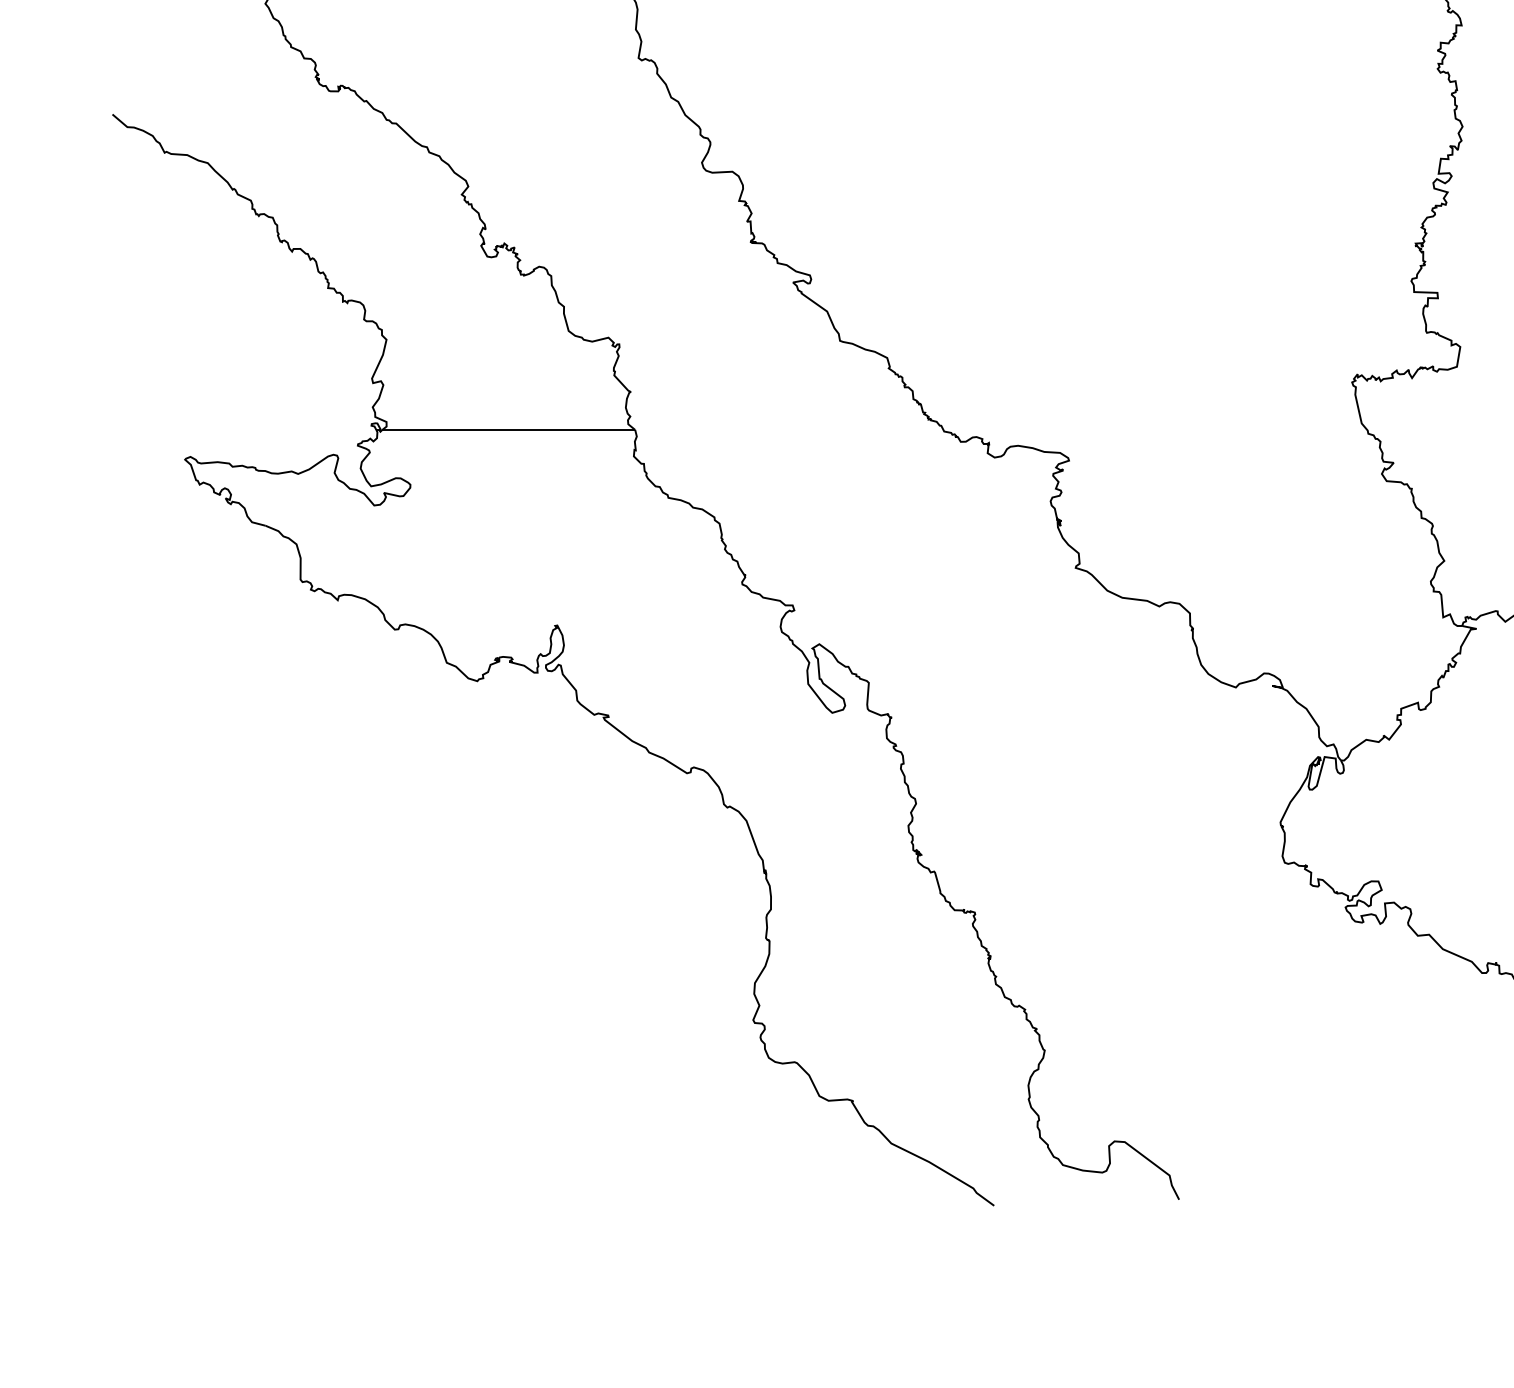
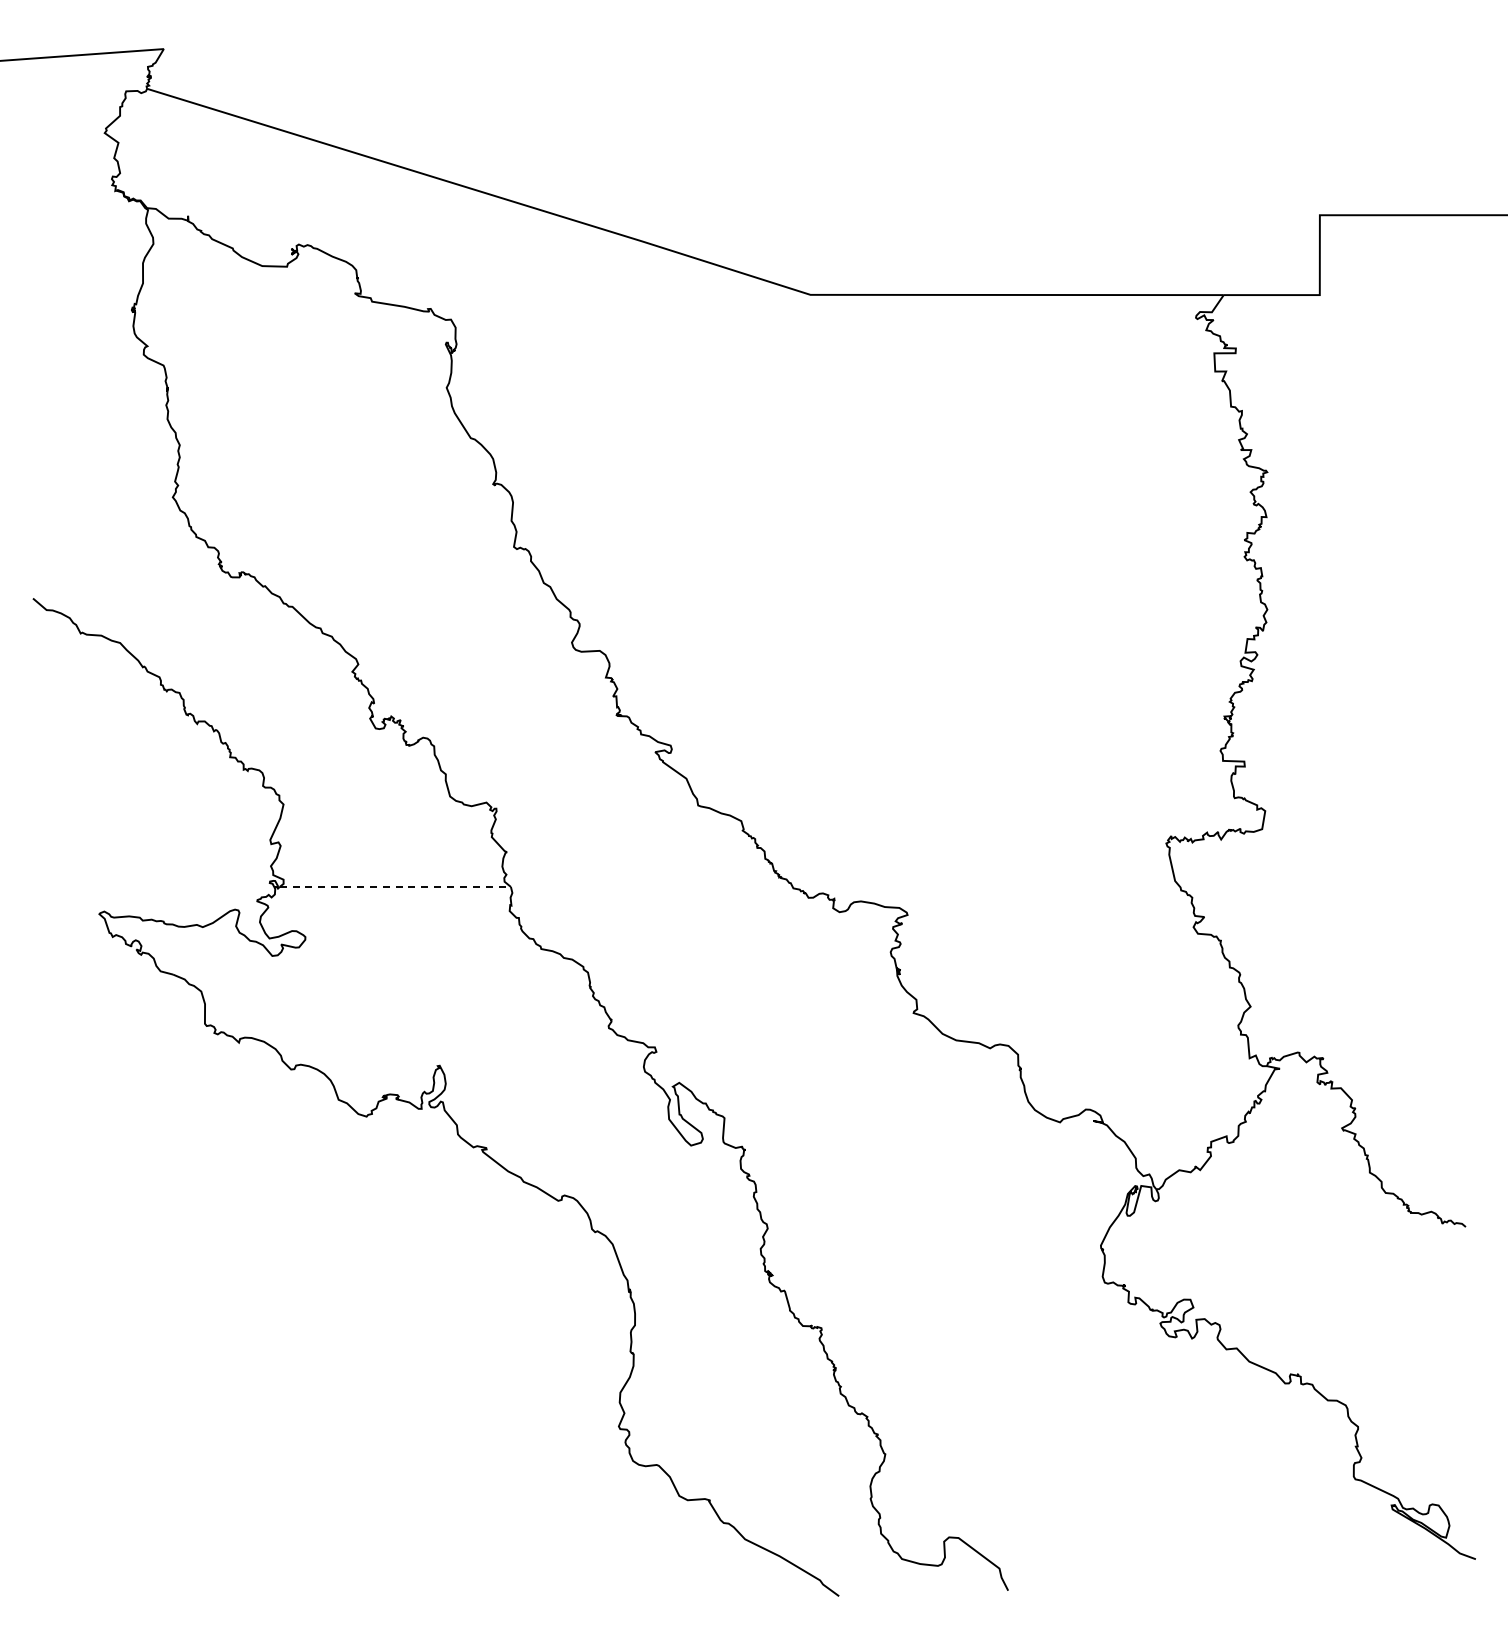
line: (508, 429) -> (395, 886), solid -> dashed

